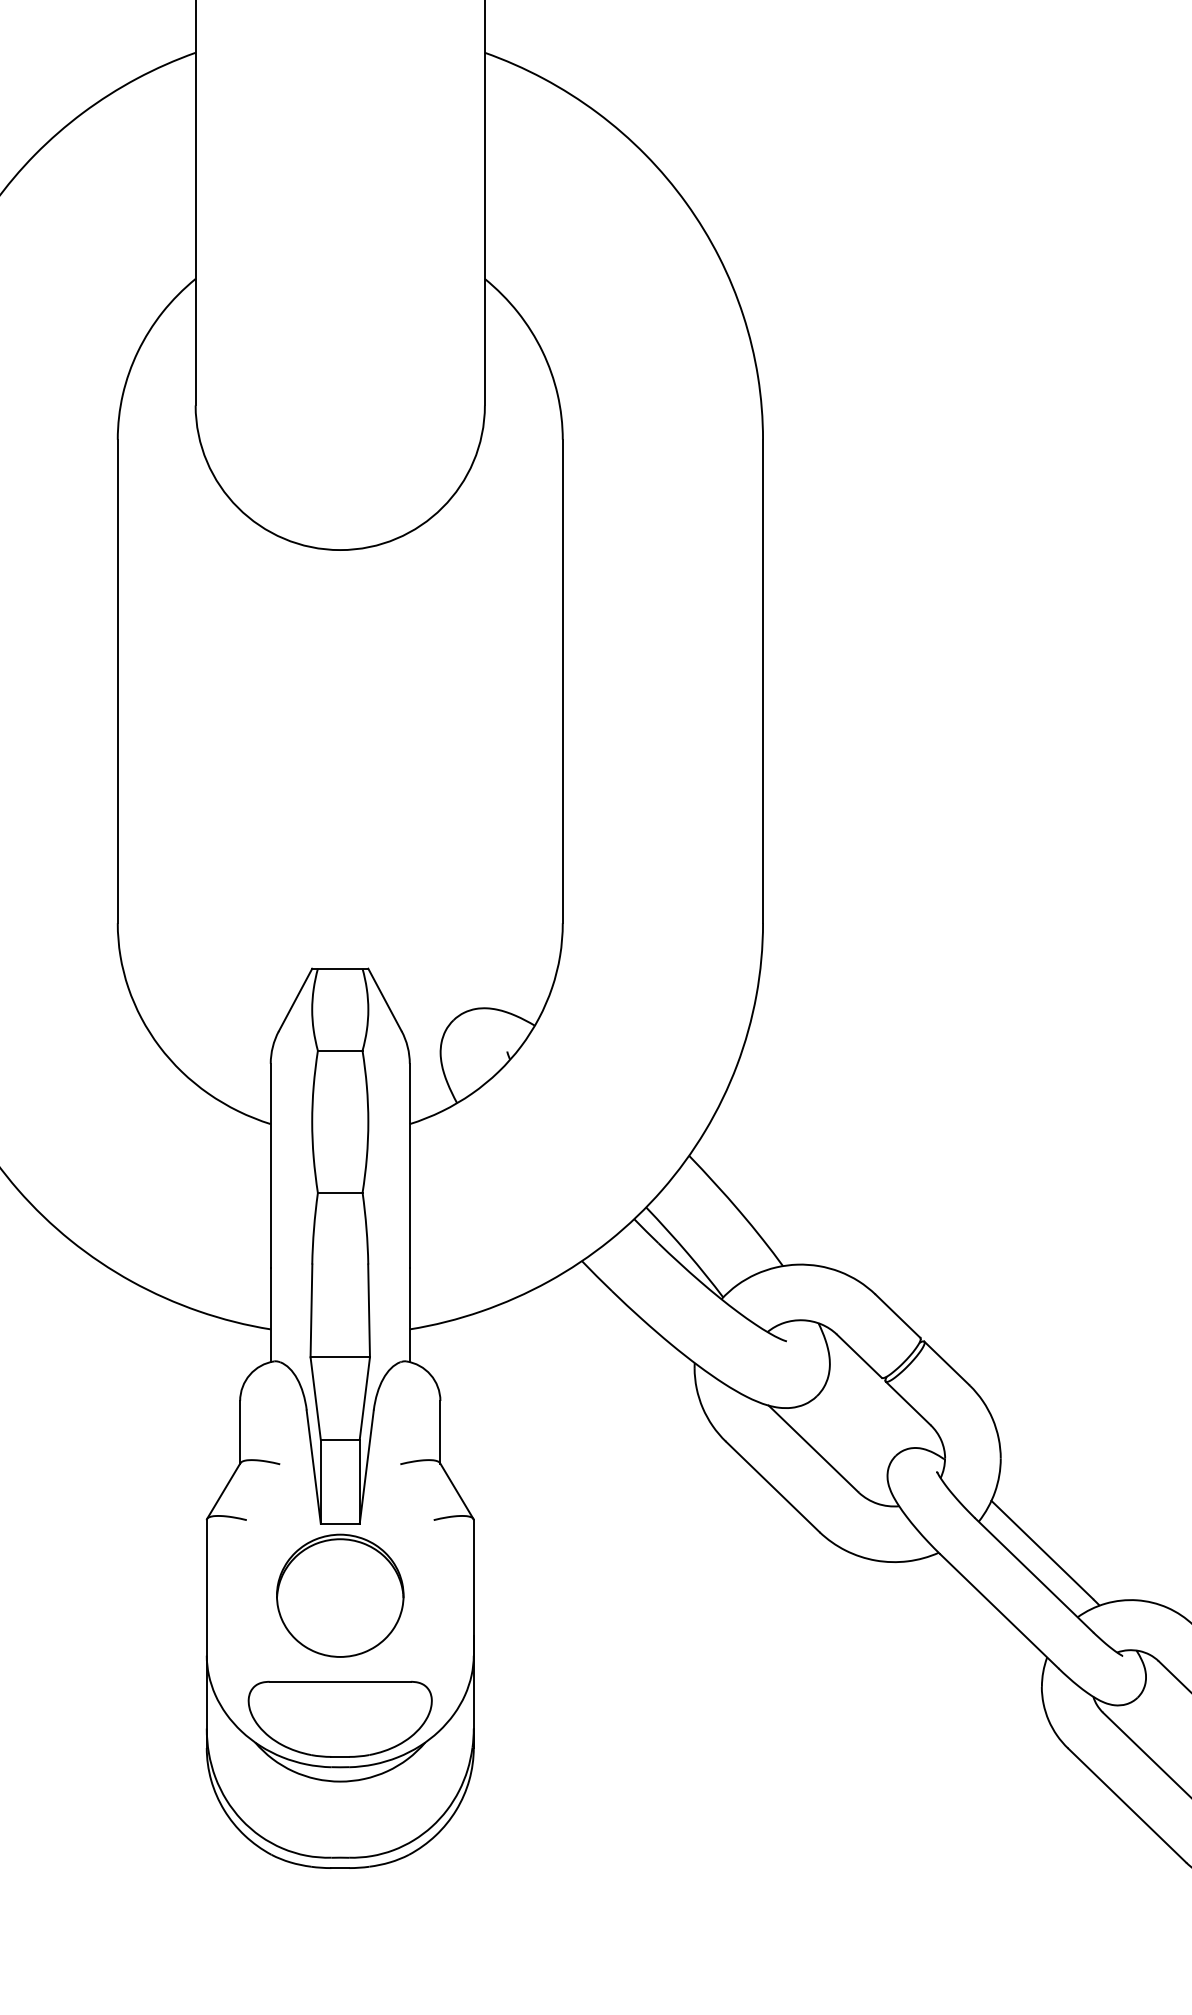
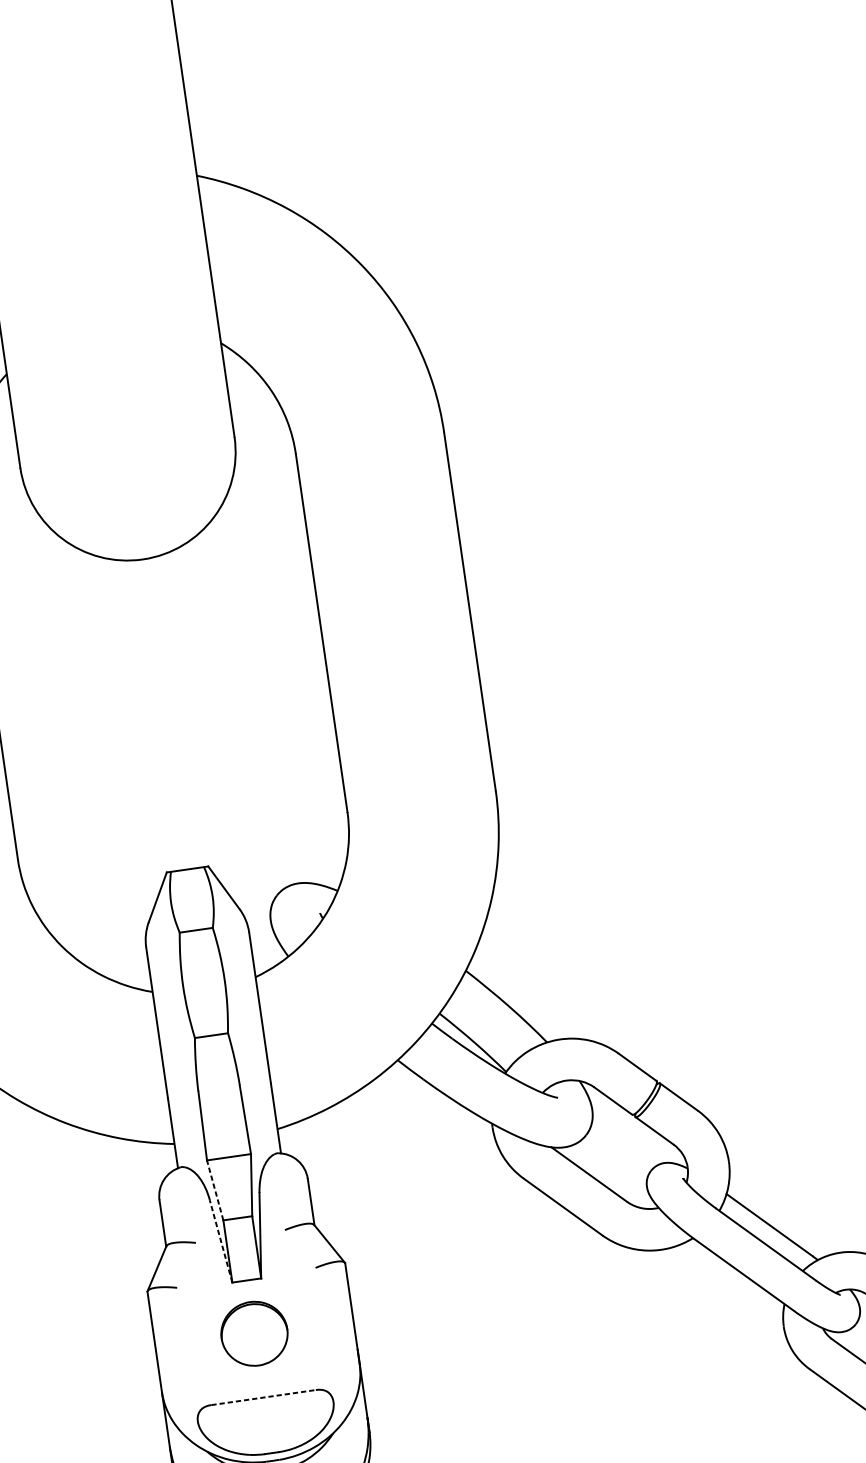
line: (315, 1398) -> (215, 1190), solid -> dashed
line: (313, 1466) -> (220, 1240), solid -> dashed
part: (340, 1595) -> (254, 1333), size x0.7
line: (340, 1681) -> (263, 1397), solid -> dashed

